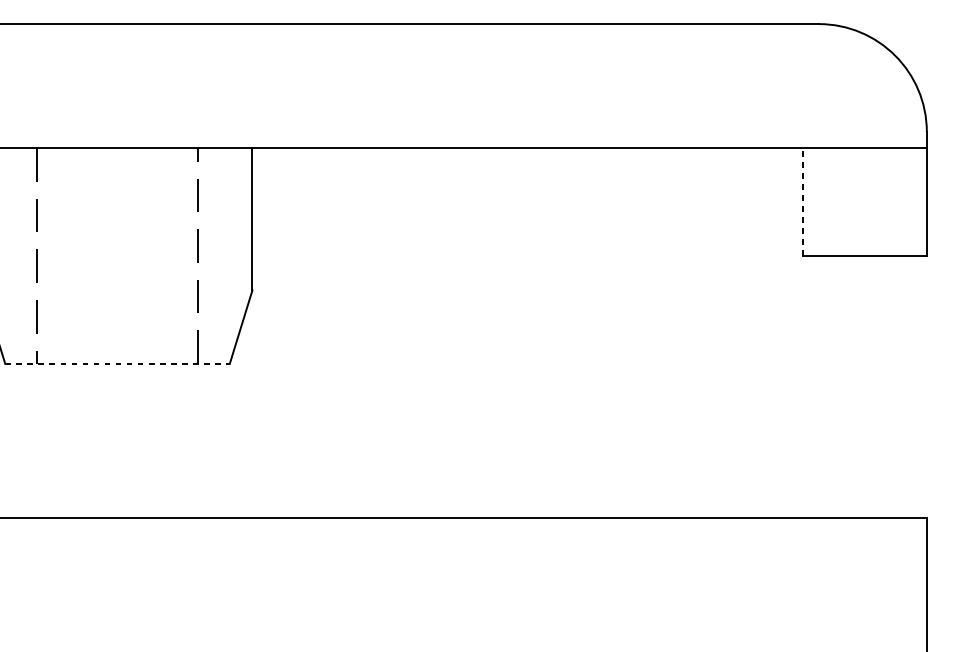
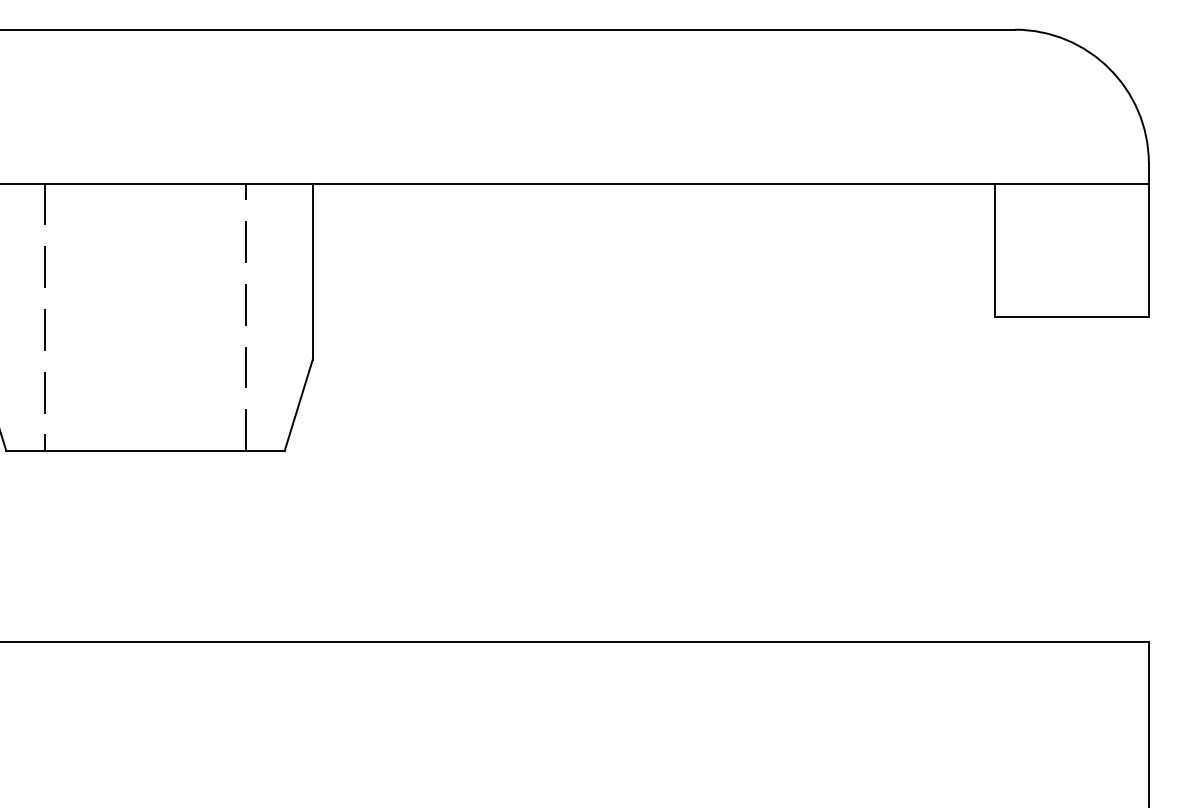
line: (803, 202) -> (995, 250), dashed -> solid
line: (117, 364) -> (145, 451), dashed -> solid

